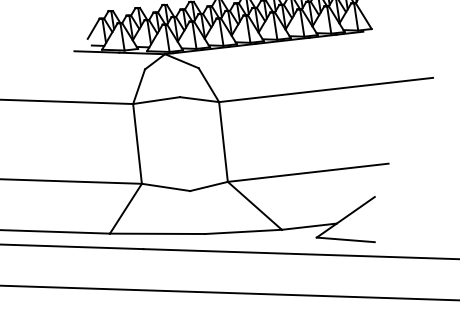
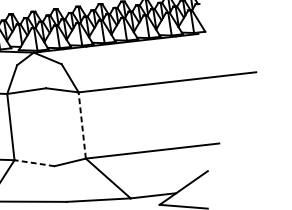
line: (223, 141) -> (82, 125), solid -> dashed
line: (165, 187) -> (34, 163), solid -> dashed

